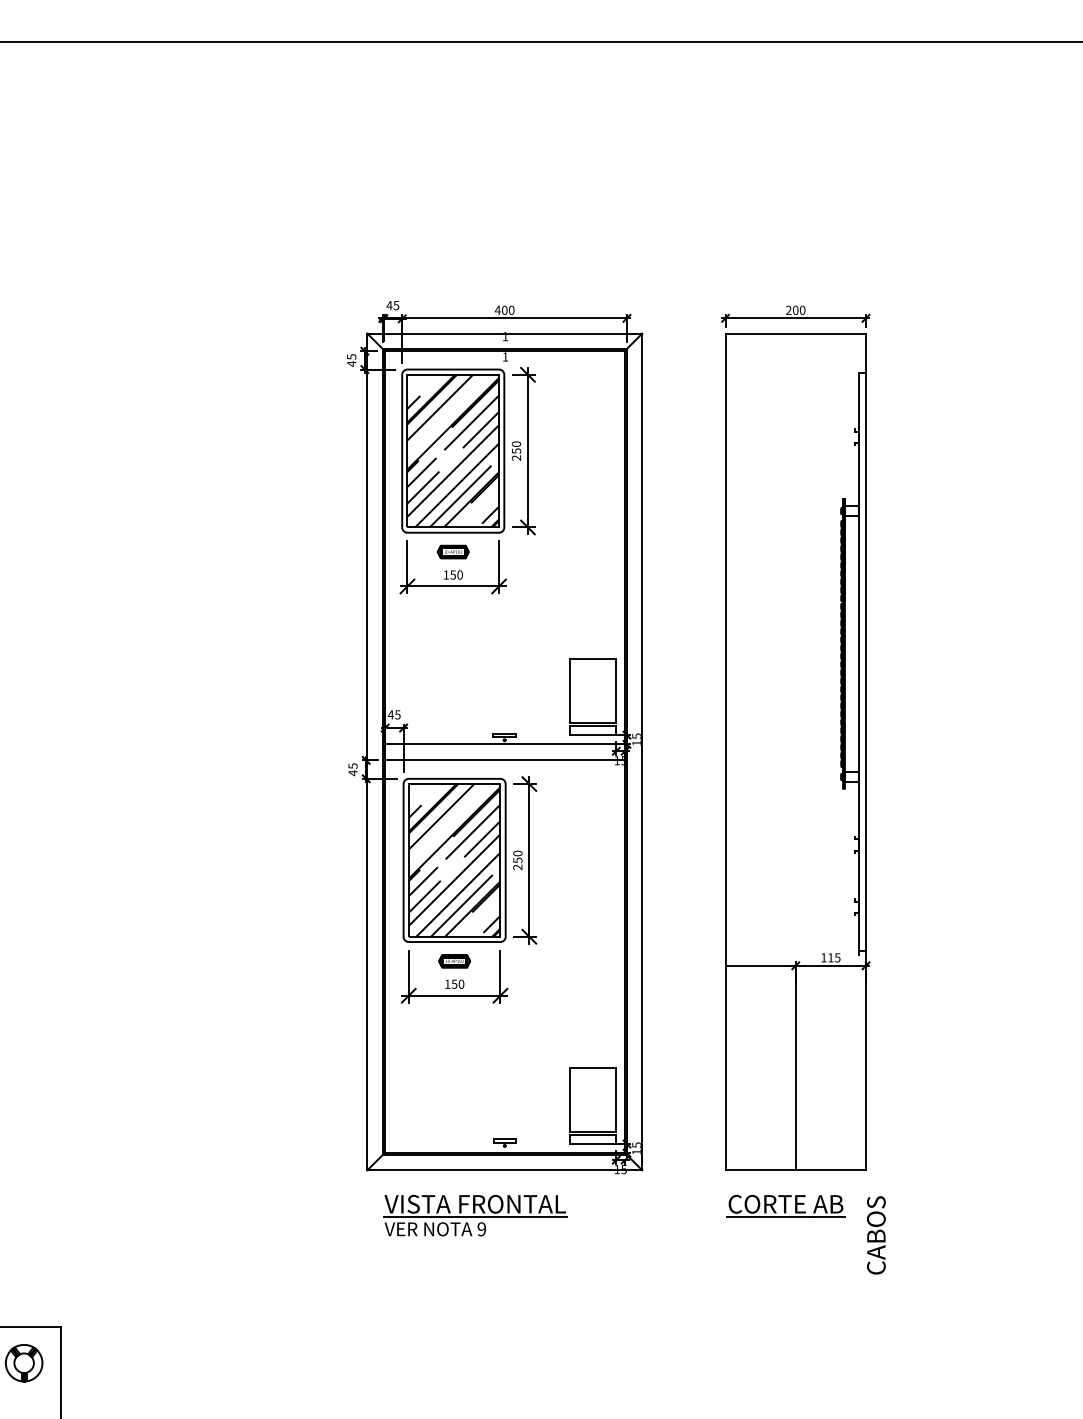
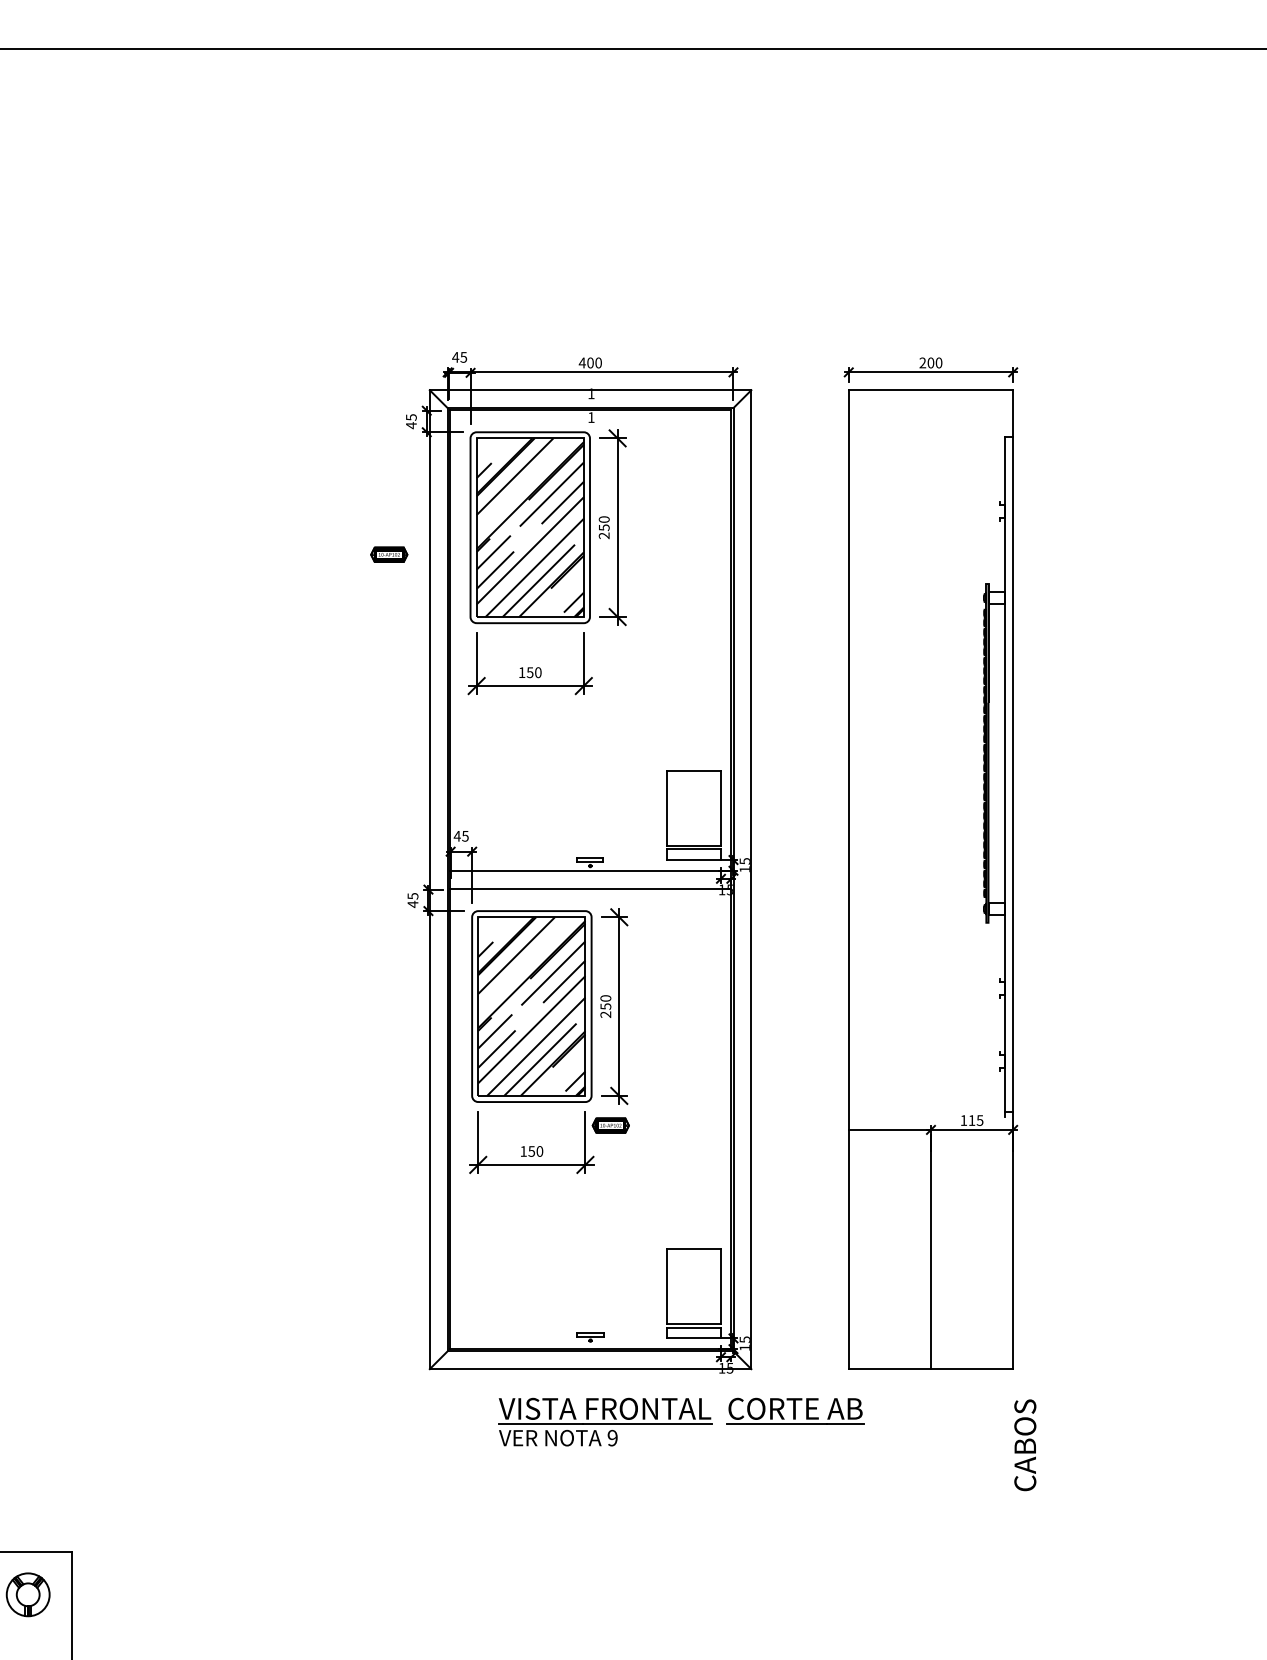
part: (453, 551) -> (389, 554), moved
part: (454, 961) -> (610, 1125), moved
part: (785, 1205) -> (795, 1410), moved
part: (475, 1215) -> (605, 1421), moved

